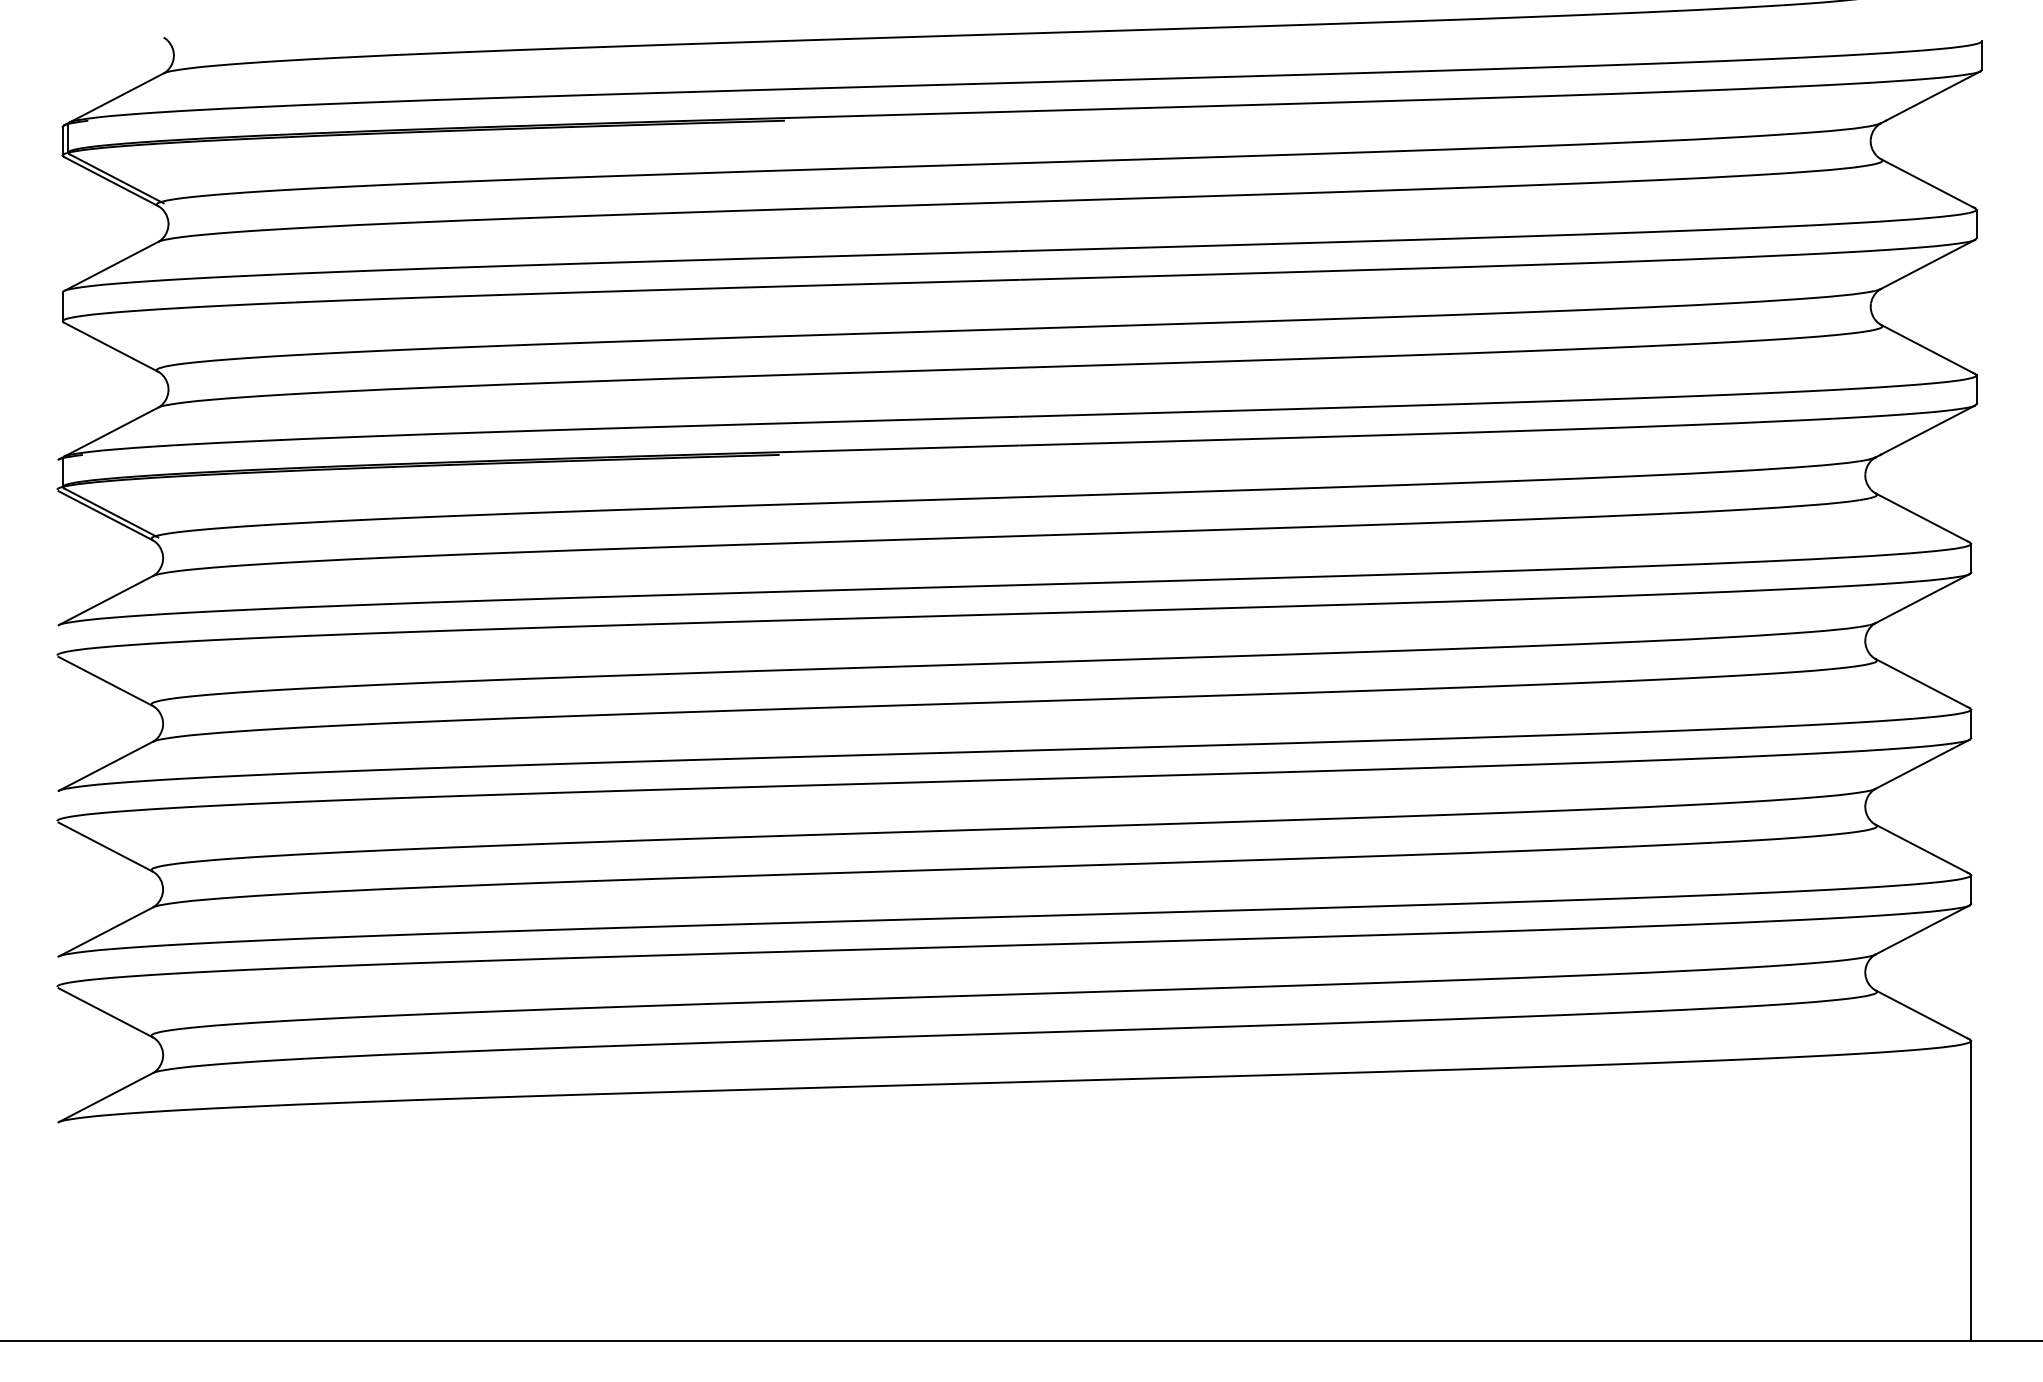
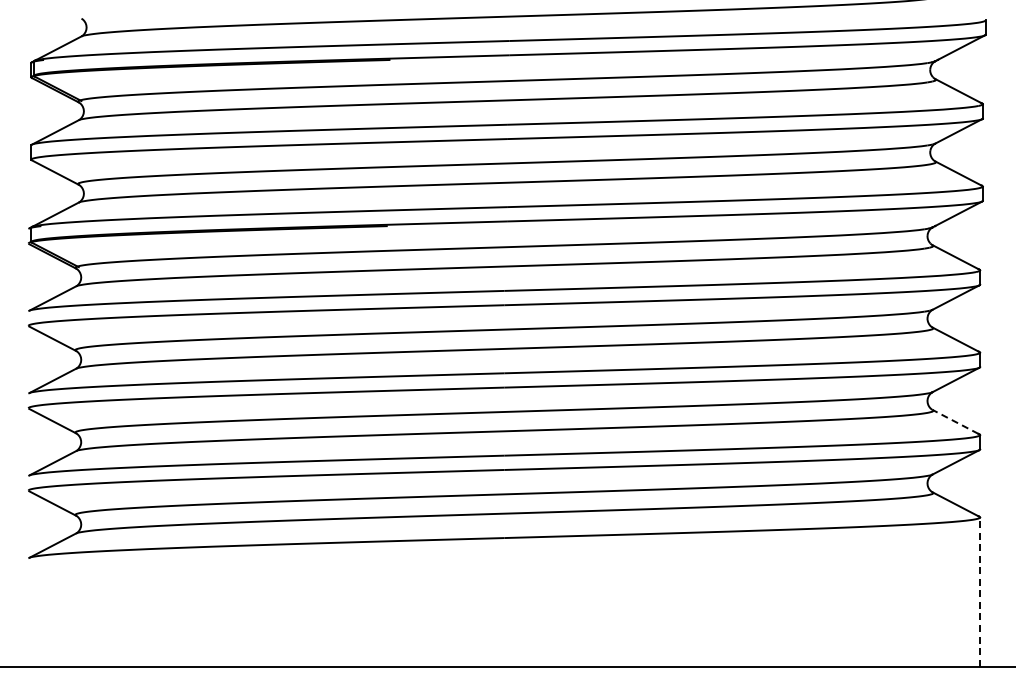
line: (1921, 847) -> (955, 421), solid -> dashed
line: (1971, 1191) -> (980, 592), solid -> dashed

